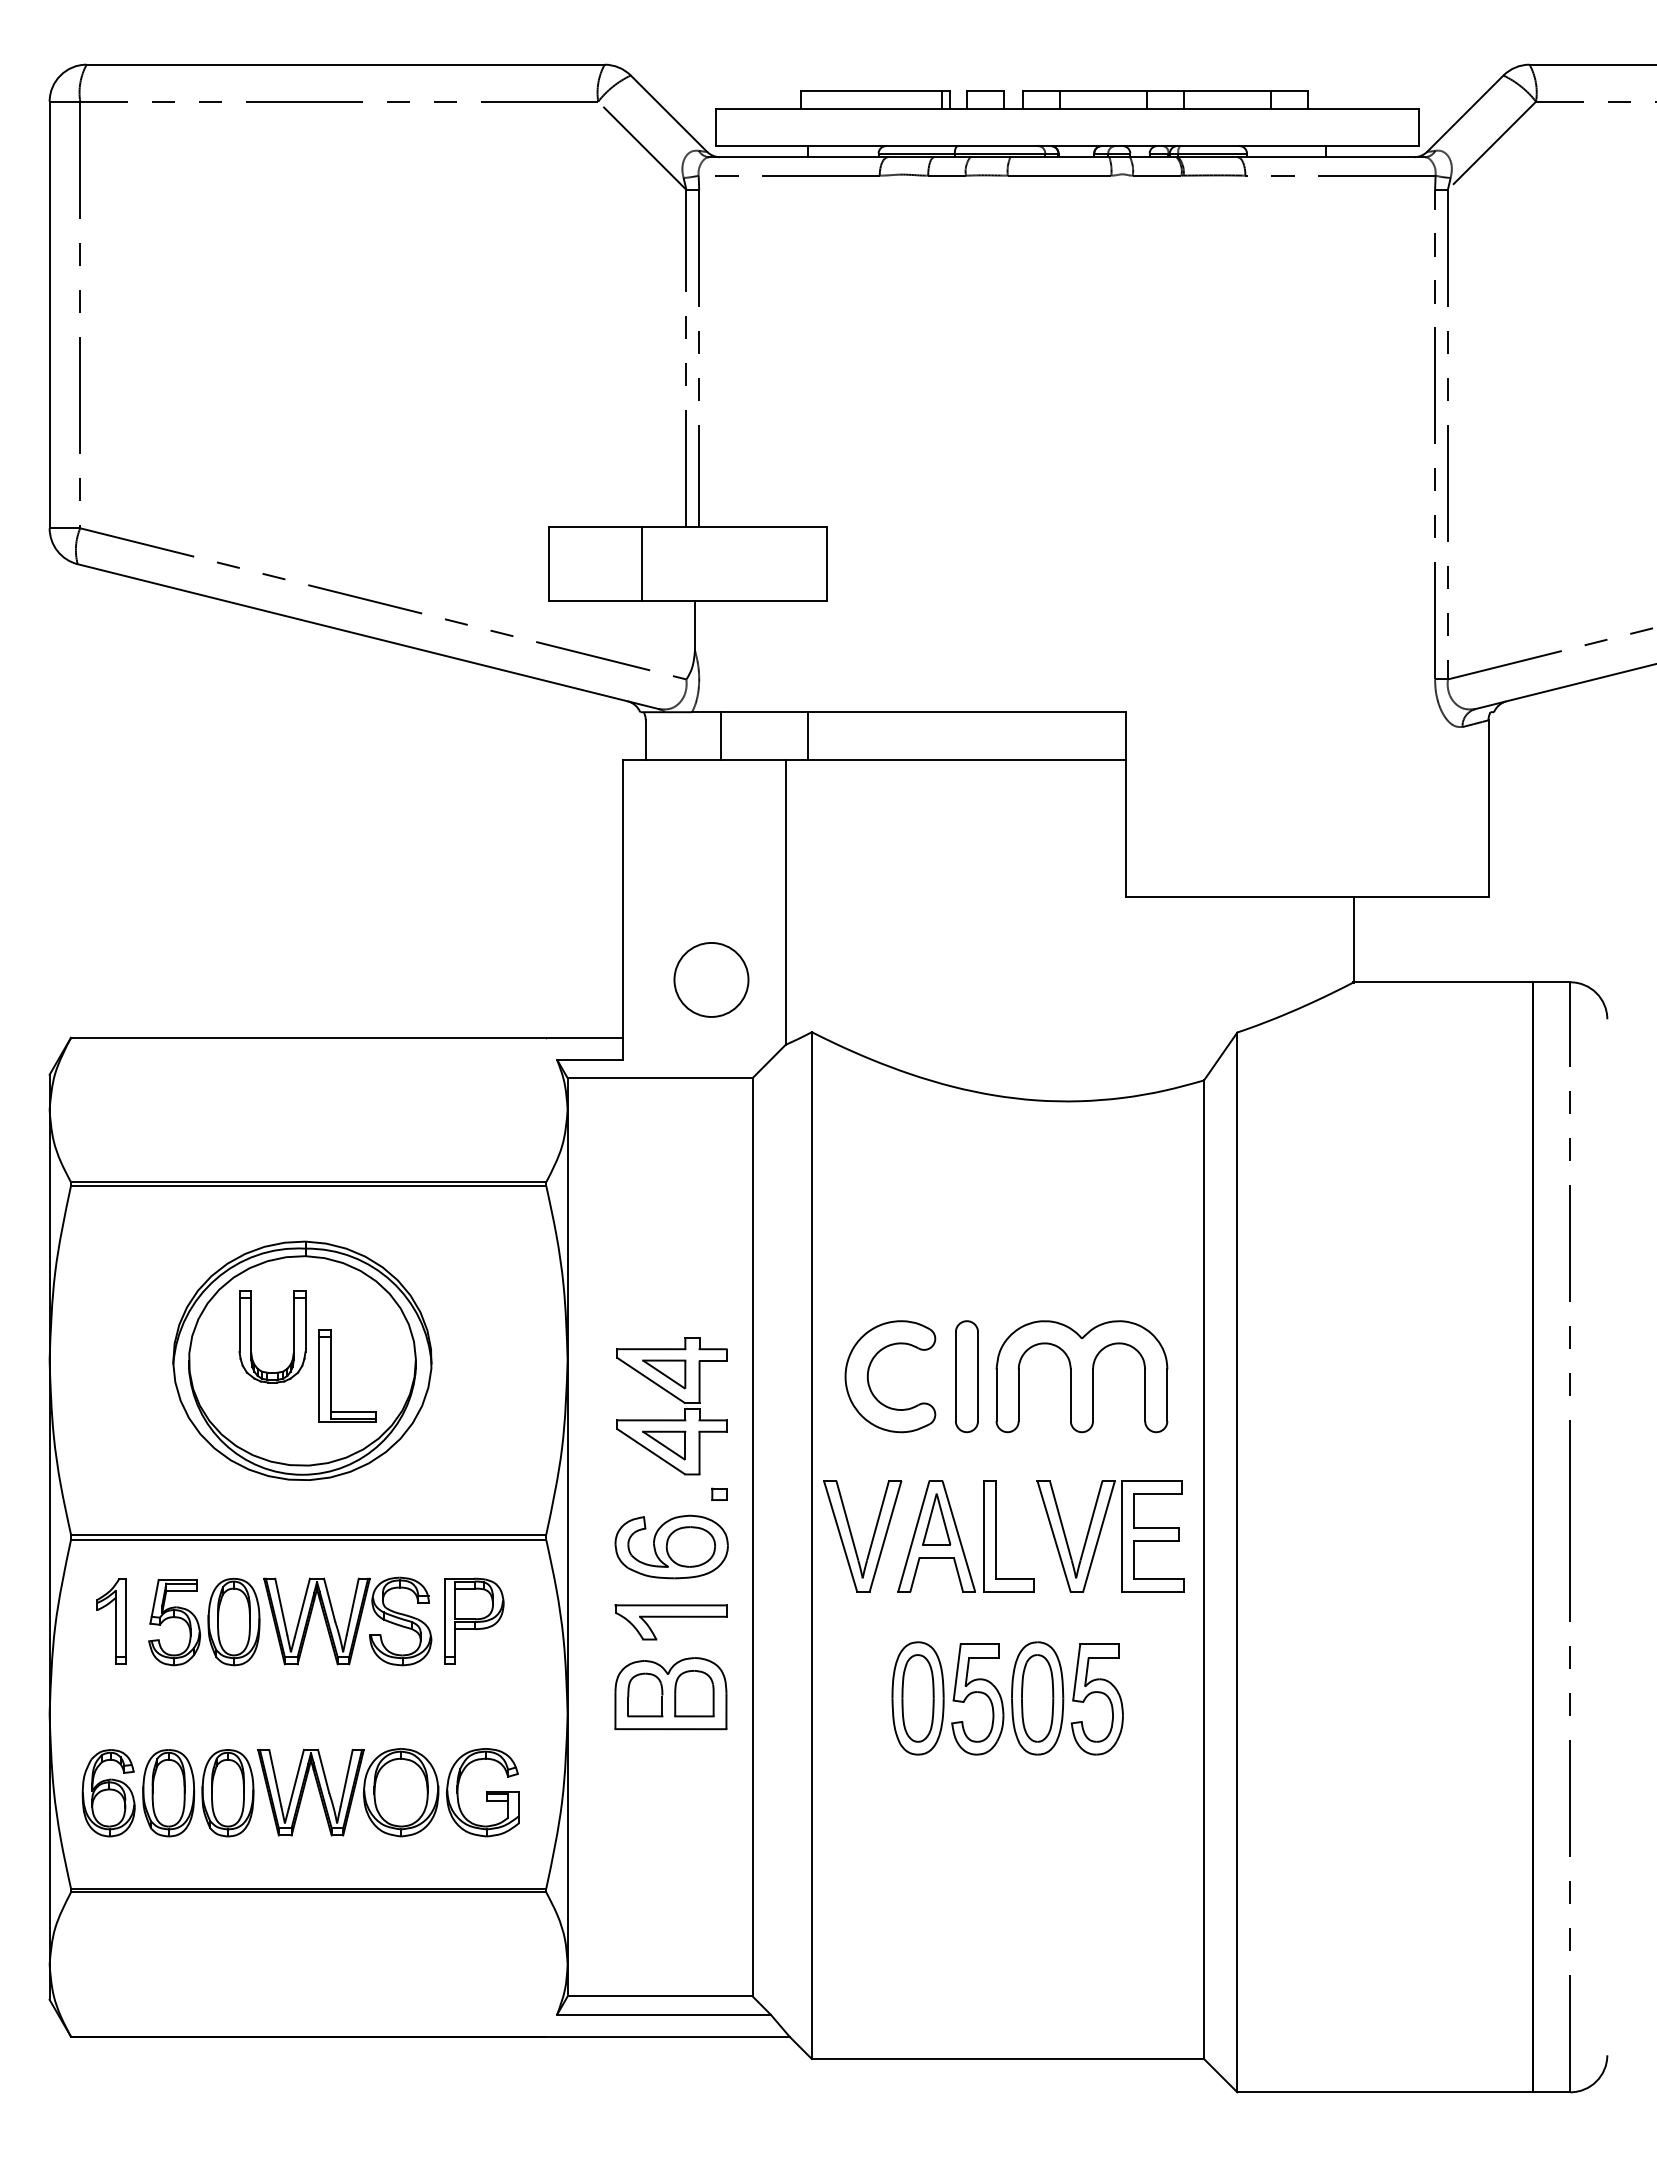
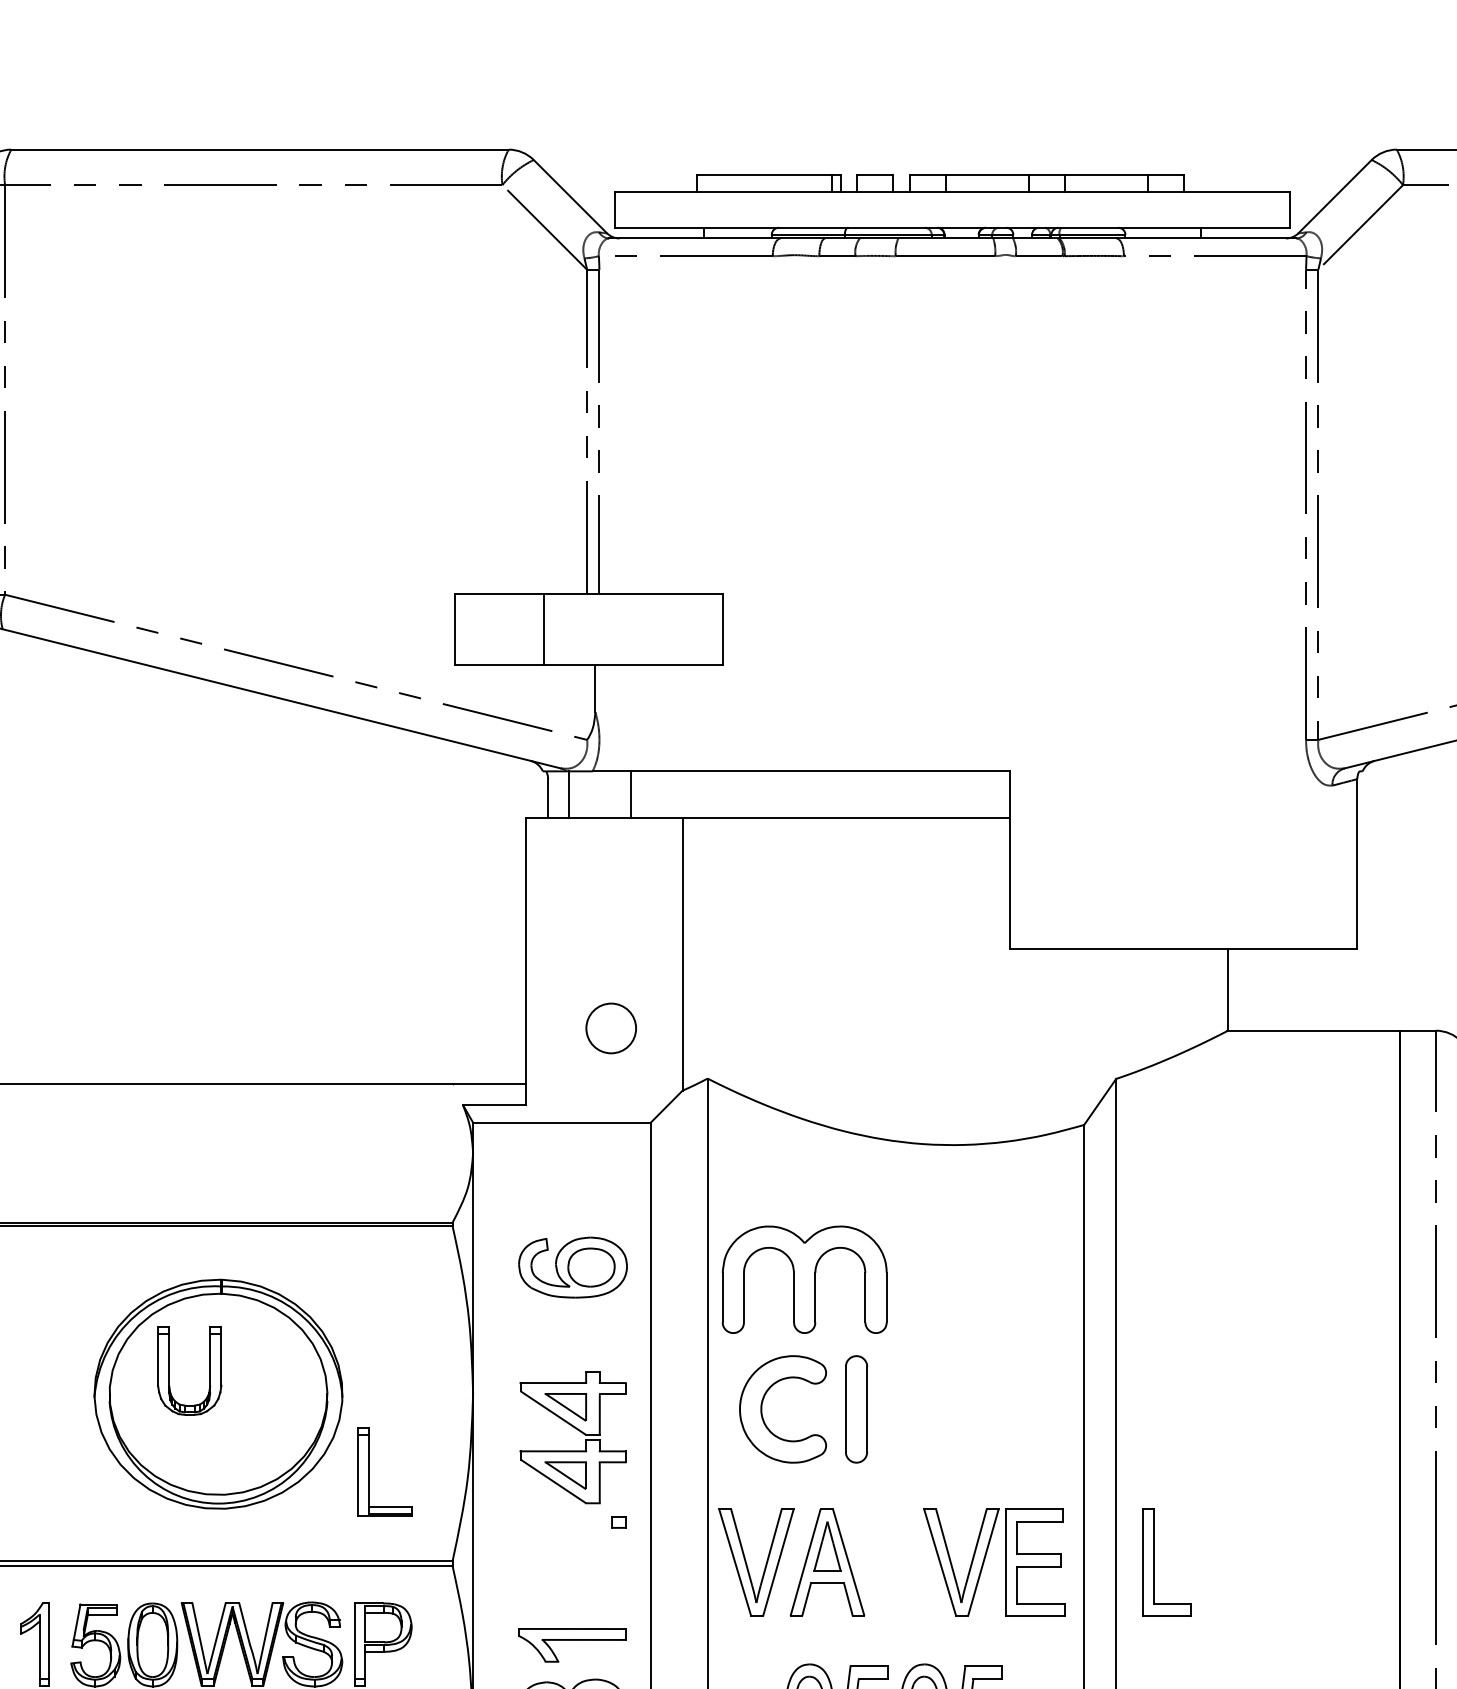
line: (720, 736) -> (569, 794), moved
line: (808, 736) -> (631, 794), moved
circle: (711, 979) -> (611, 1028), size x0.7
part: (331, 1375) -> (369, 1471), moved
part: (1081, 1376) -> (804, 1279), moved
part: (996, 1536) -> (1154, 1562), moved
part: (671, 1546) -> (572, 1267), moved

